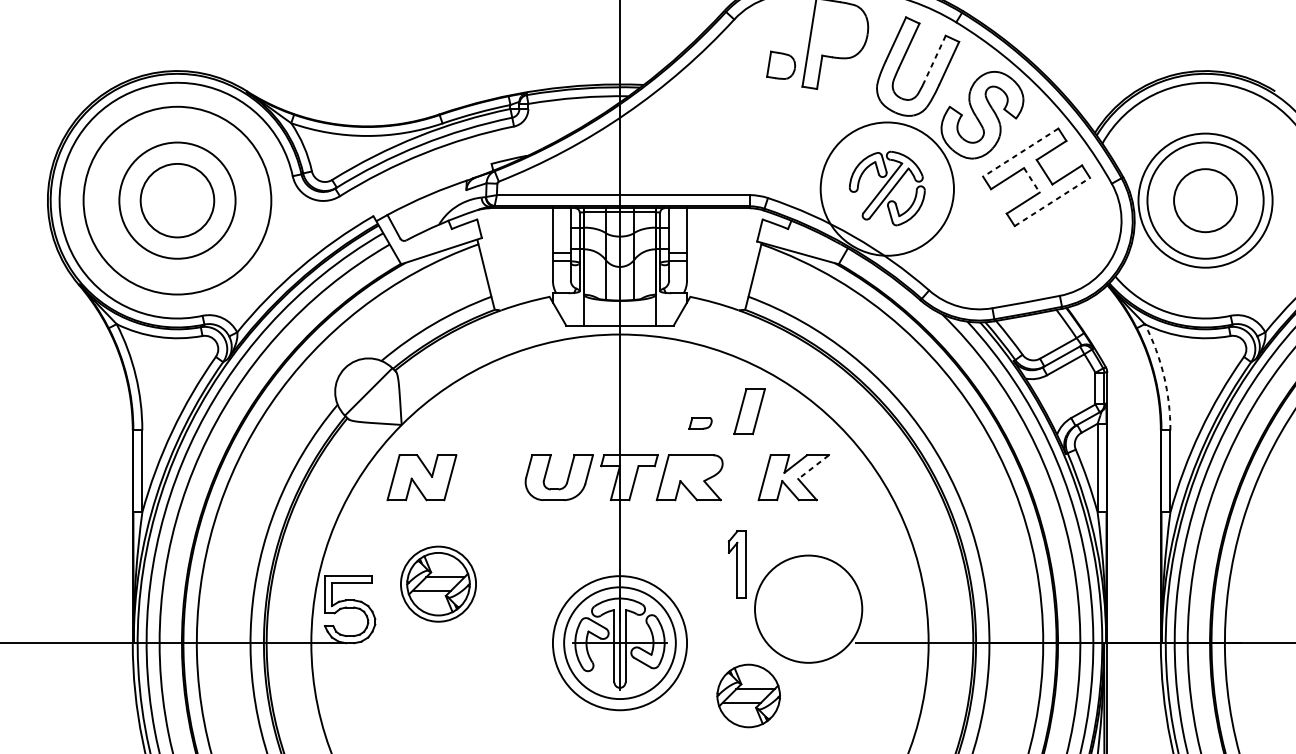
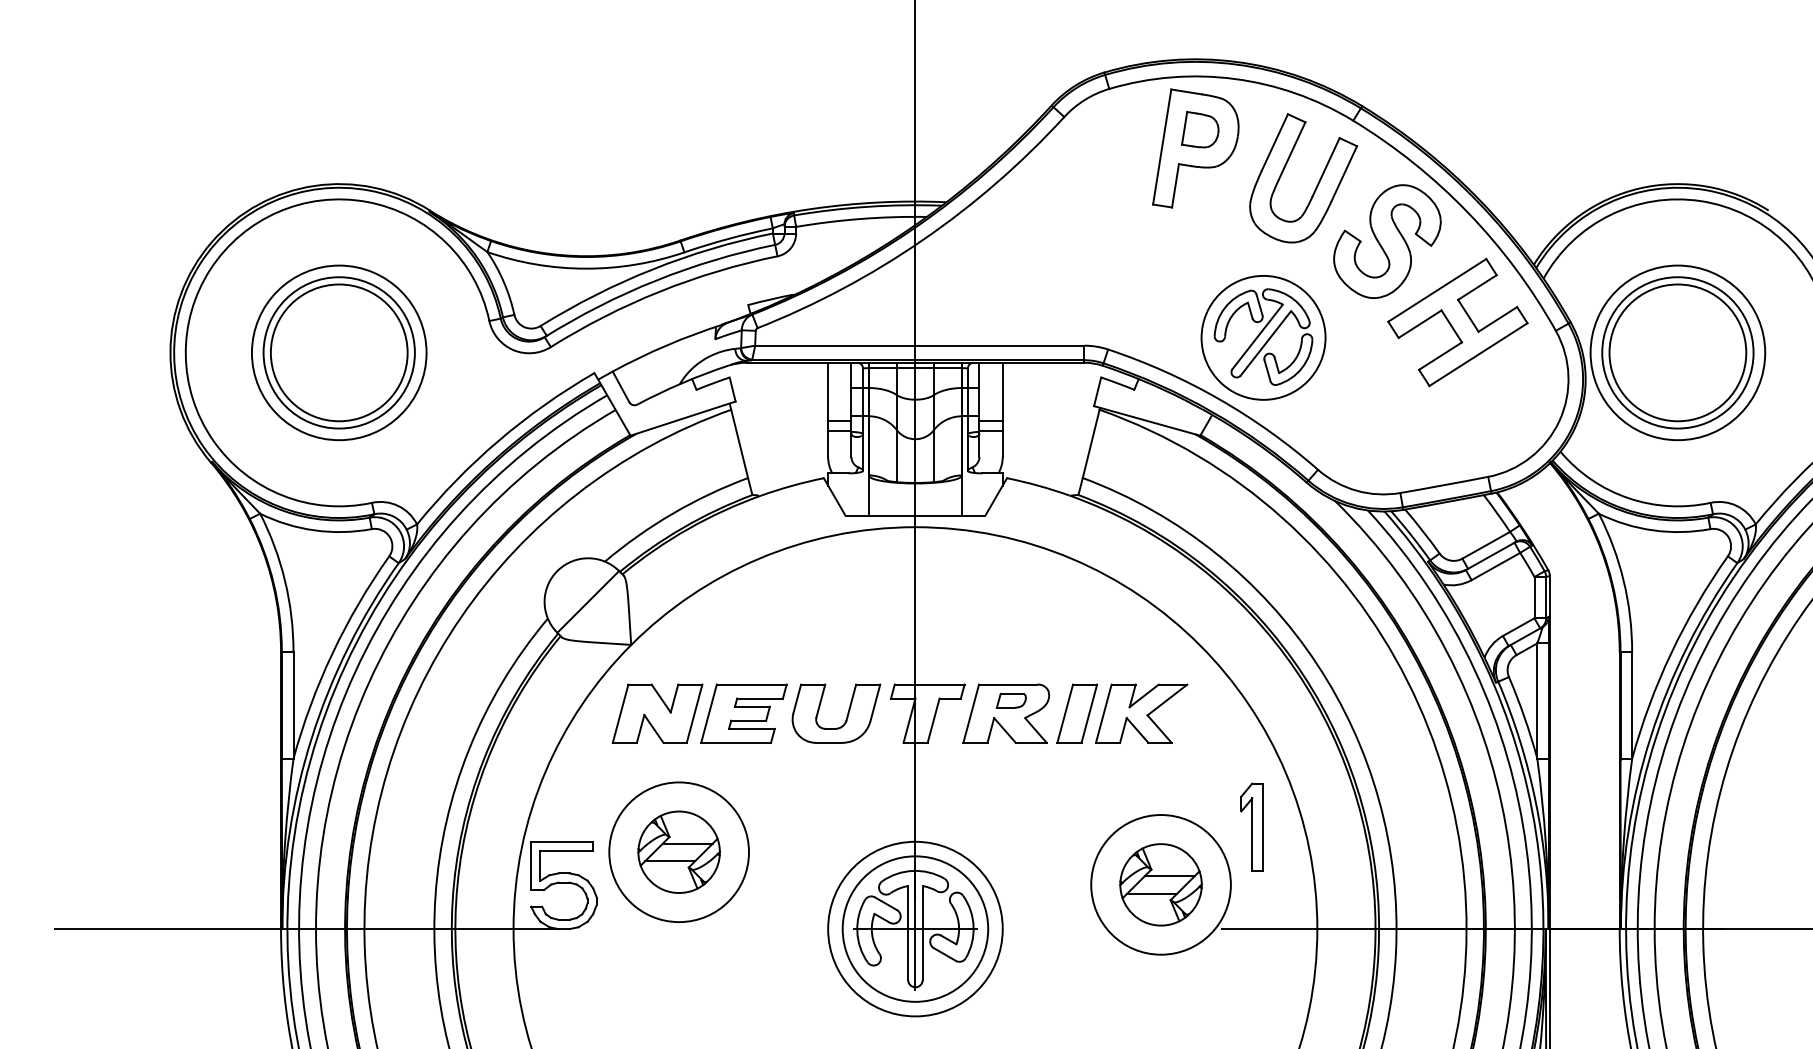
line: (934, 58) -> (1325, 167), dashed -> solid
part: (781, 65) -> (1200, 129), moved
line: (1020, 152) -> (1436, 290), dashed -> solid
line: (1031, 180) -> (1451, 326), dashed -> solid
circle: (887, 188) -> (1263, 337), size x0.71
circle: (176, 200) -> (338, 352), size x0.71
circle: (176, 200) -> (338, 352), size x1.43
circle: (1205, 200) -> (1677, 352), size x1.67
line: (1052, 201) -> (1478, 354), dashed -> solid
arc: (1163, 375) -> (1623, 580), dashed -> solid
part: (749, 411) -> (1077, 713), moved
part: (699, 423) -> (1010, 700), moved
line: (813, 467) -> (1167, 700), dashed -> solid
part: (487, 477) -> (743, 713), added
part: (736, 564) -> (1251, 826), moved
circle: (438, 584) -> (679, 852), size x1.43
part: (748, 695) -> (1160, 884), moved

